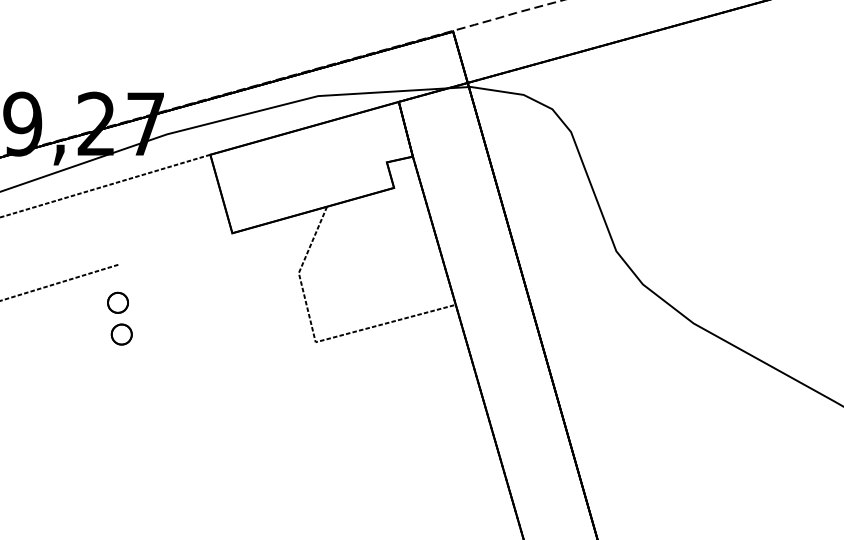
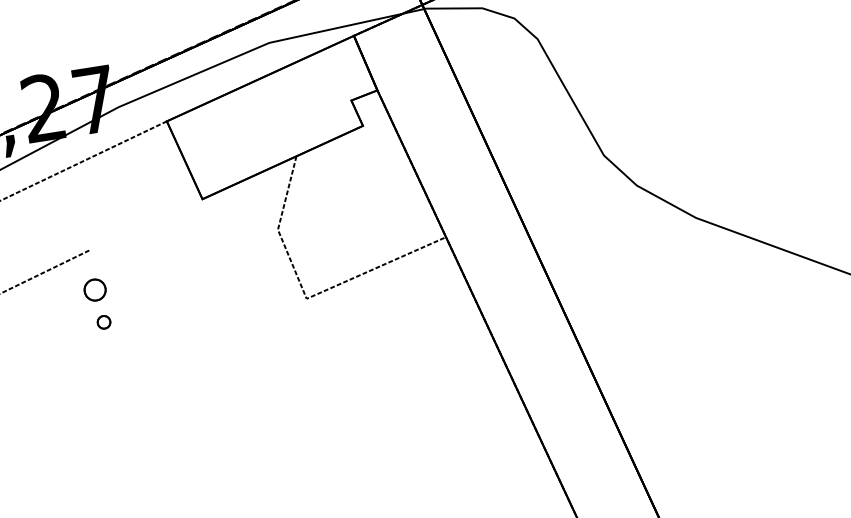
part: (121, 334) -> (103, 322), size x0.6

